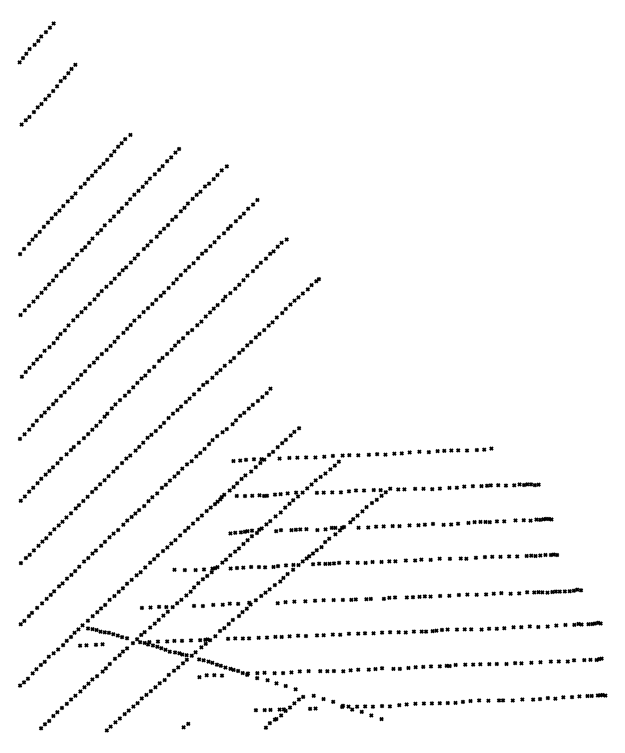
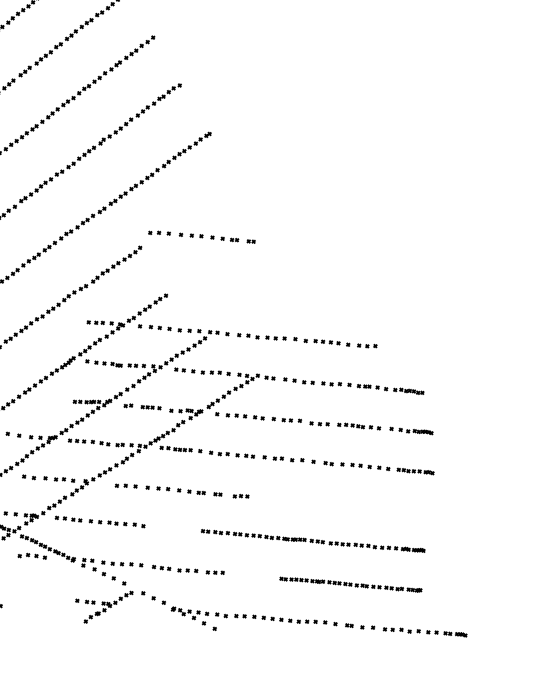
part: (323, 372) -> (201, 237), added
part: (493, 593) -> (356, 506), removed
part: (458, 628) -> (312, 540), size x0.7
part: (497, 663) -> (350, 584), size x0.6
part: (312, 708) -> (140, 607), removed

